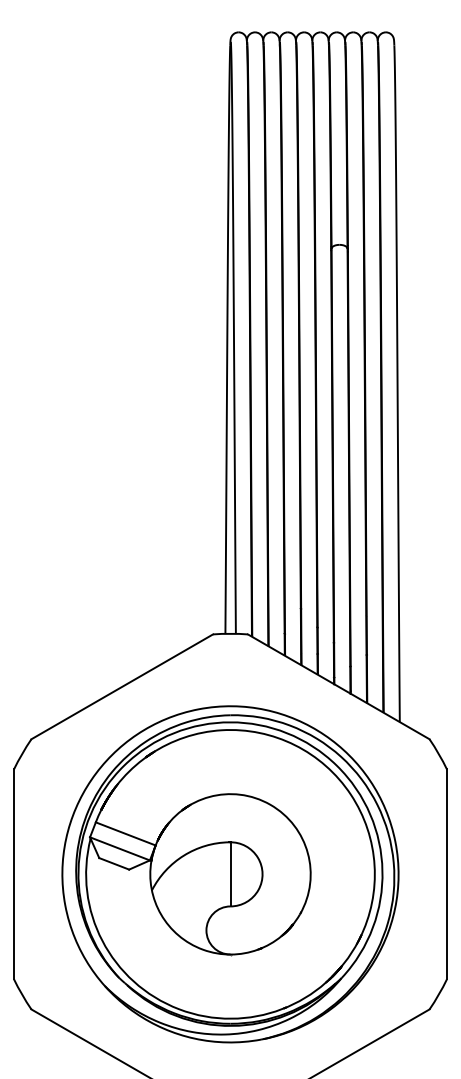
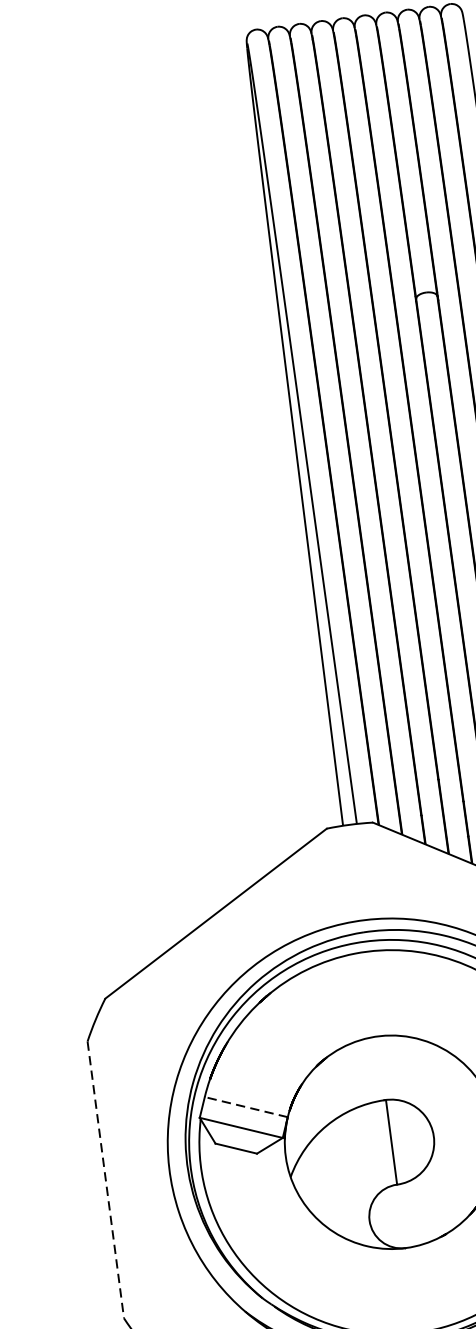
line: (125, 833) -> (245, 1106), solid -> dashed
line: (13, 874) -> (105, 1180), solid -> dashed

